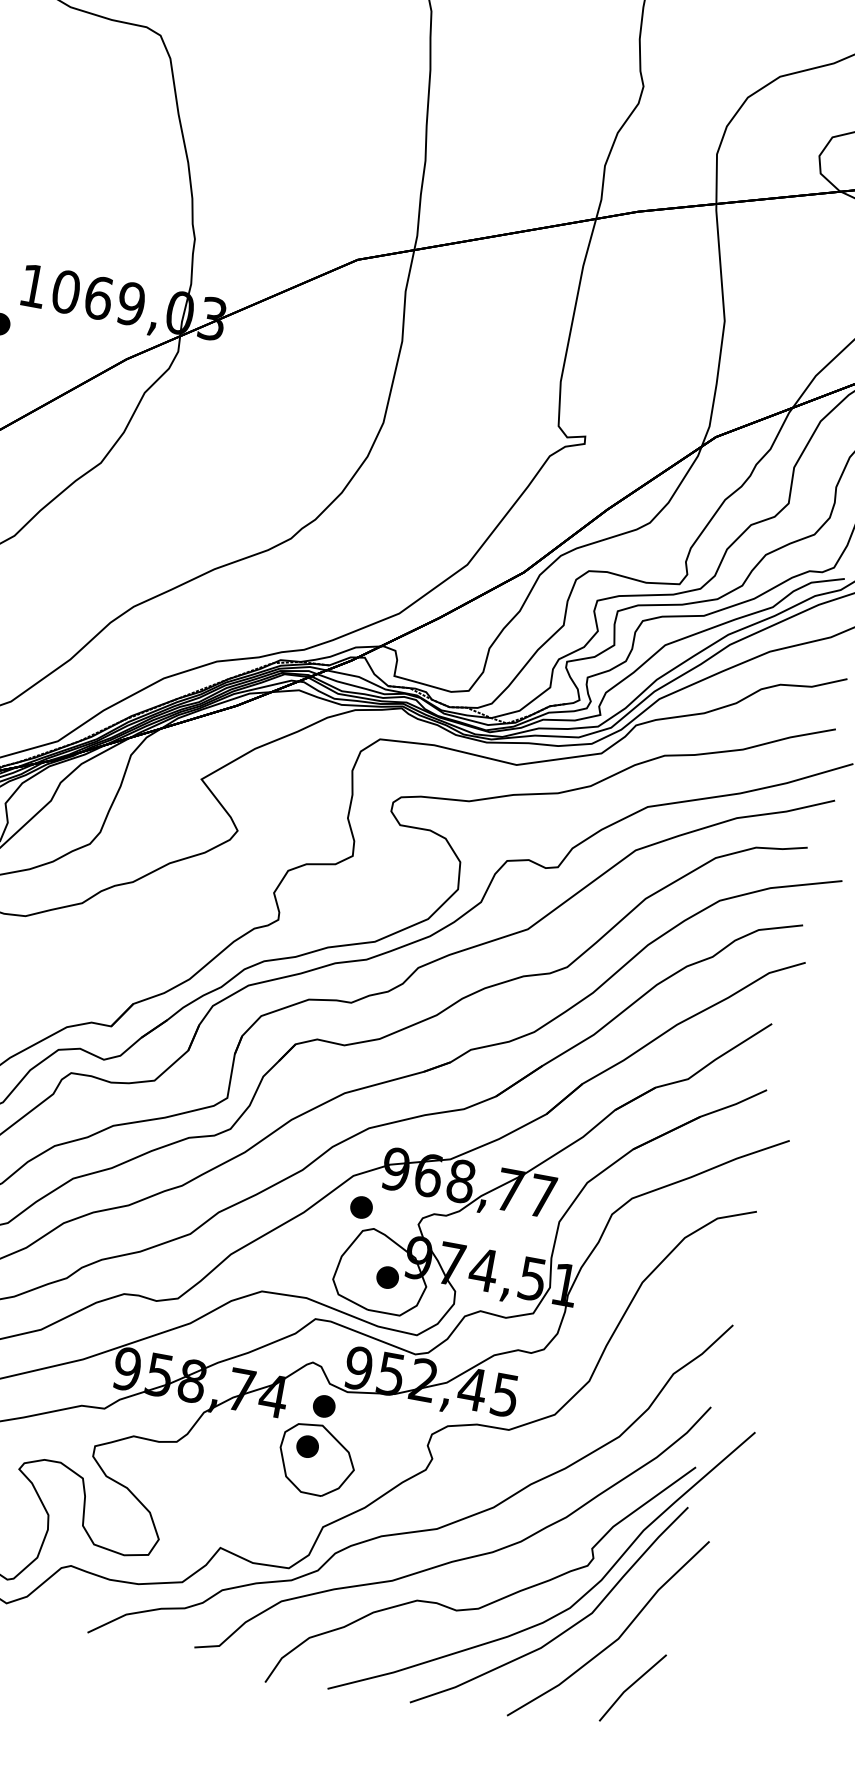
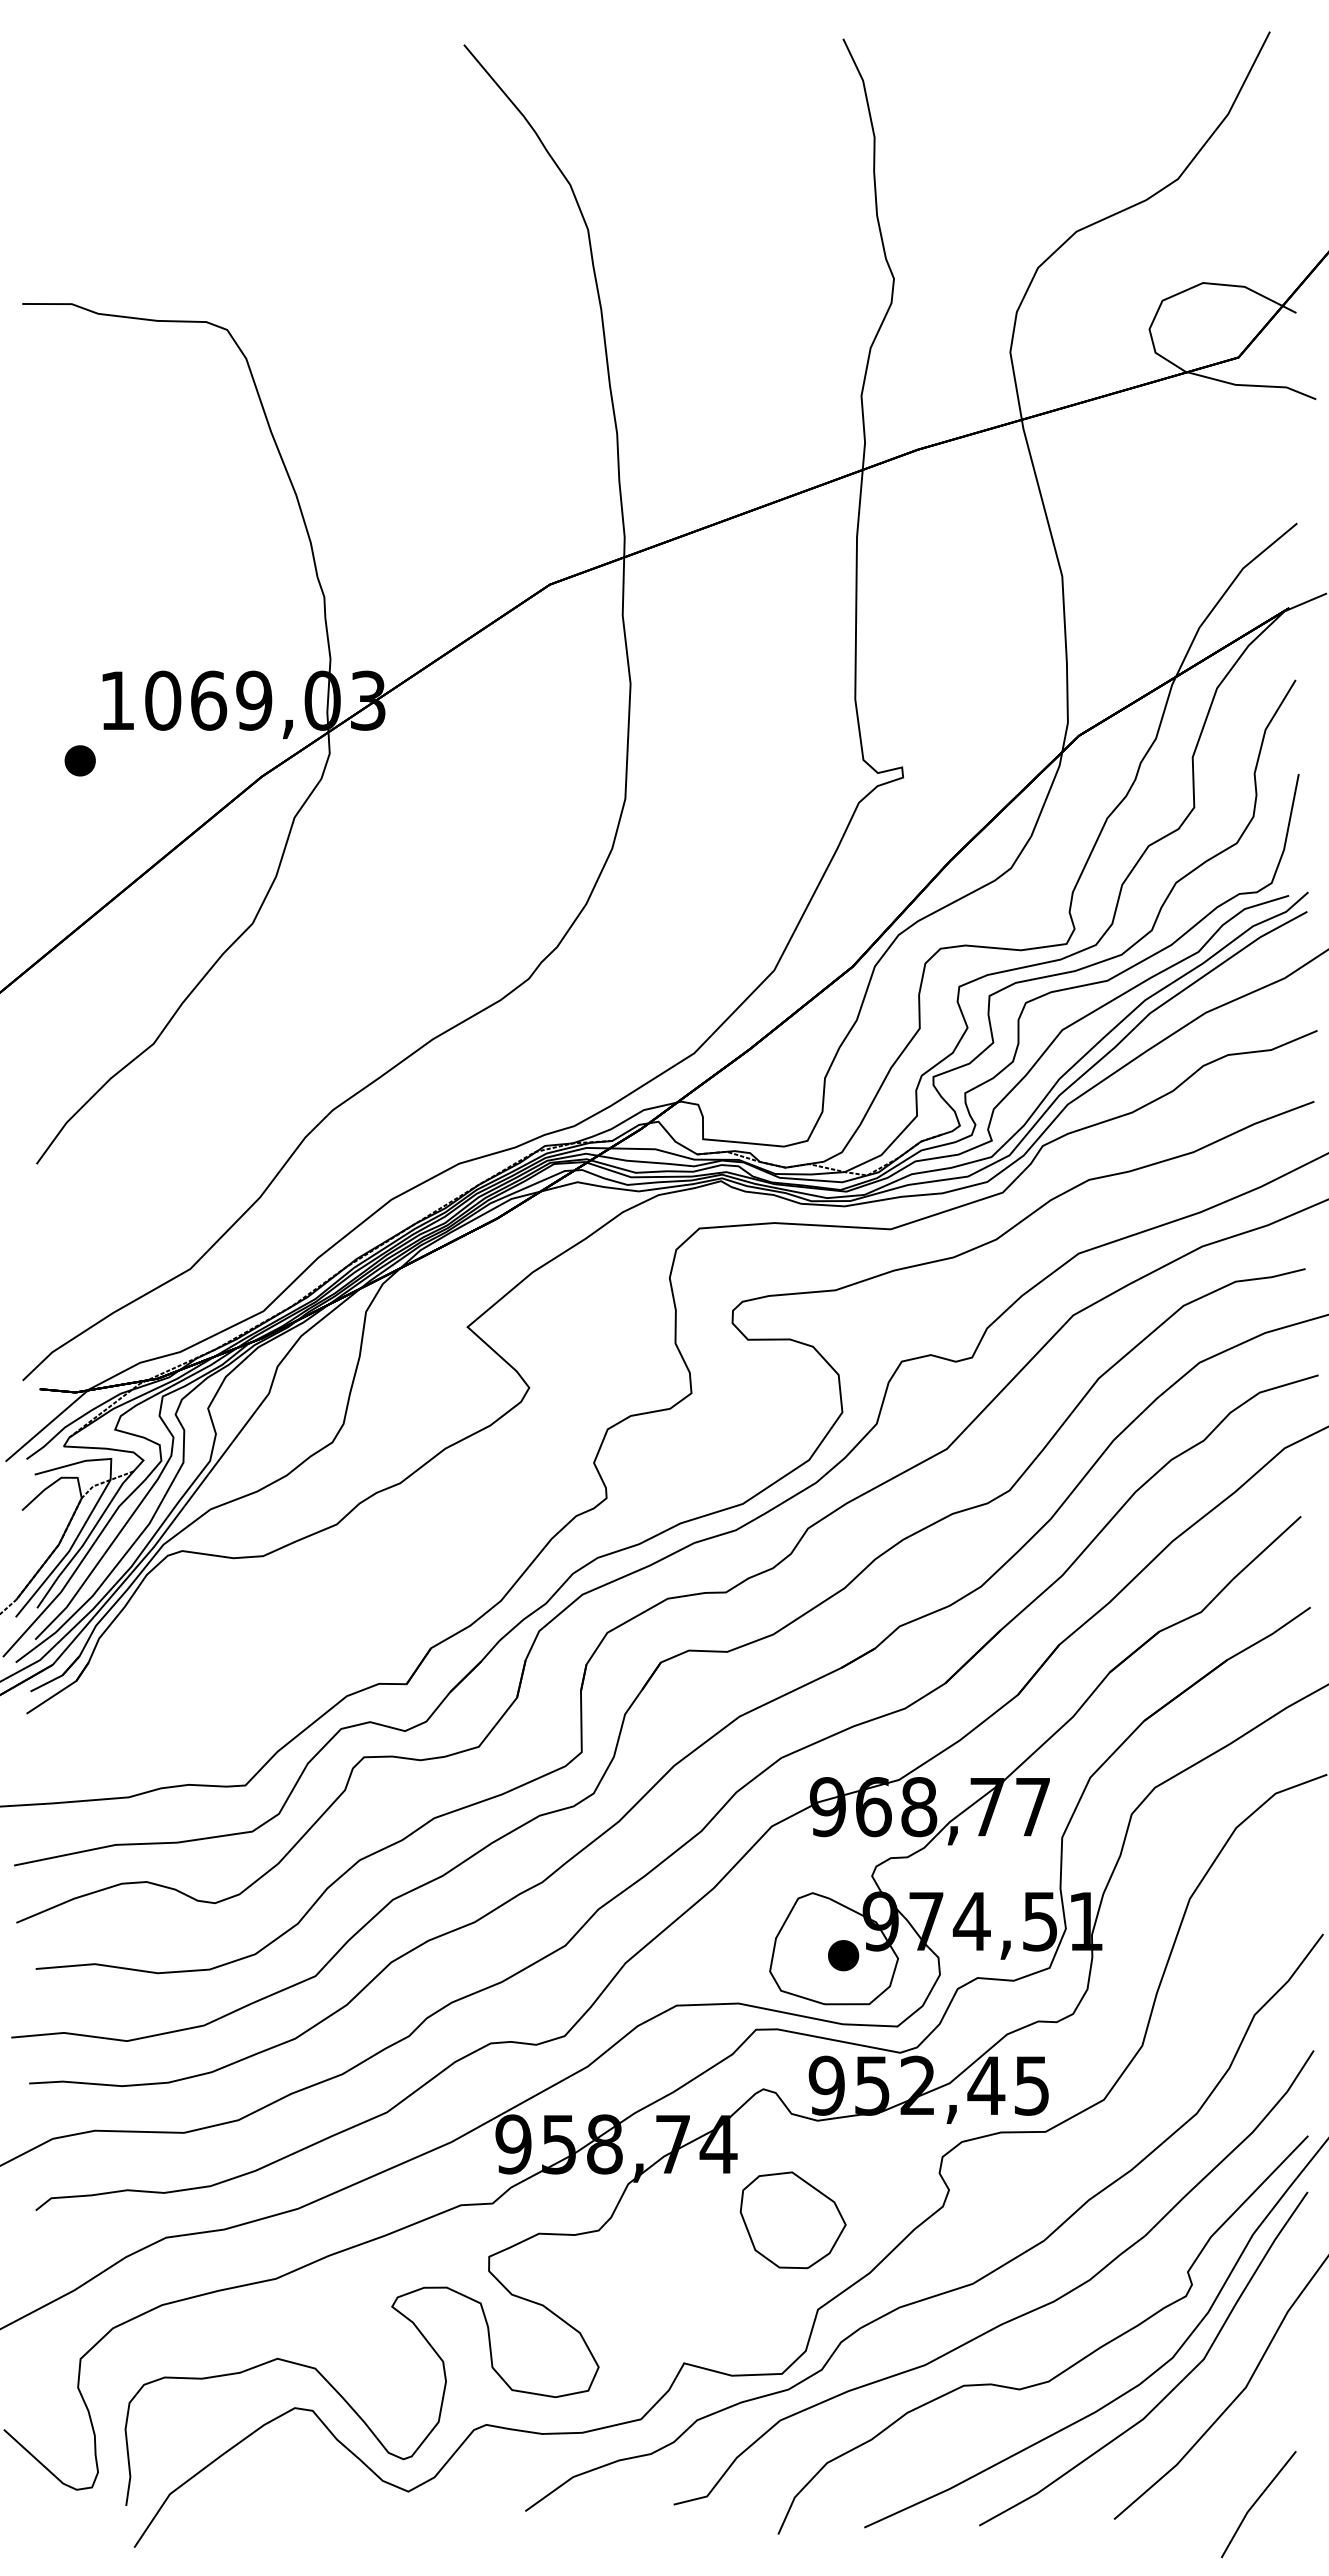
part: (361, 1206) -> (790, 1866), removed
part: (324, 1406) -> (789, 2145), removed
part: (307, 1446) -> (776, 2204), removed
part: (632, 1687) -> (1258, 2504), moved

